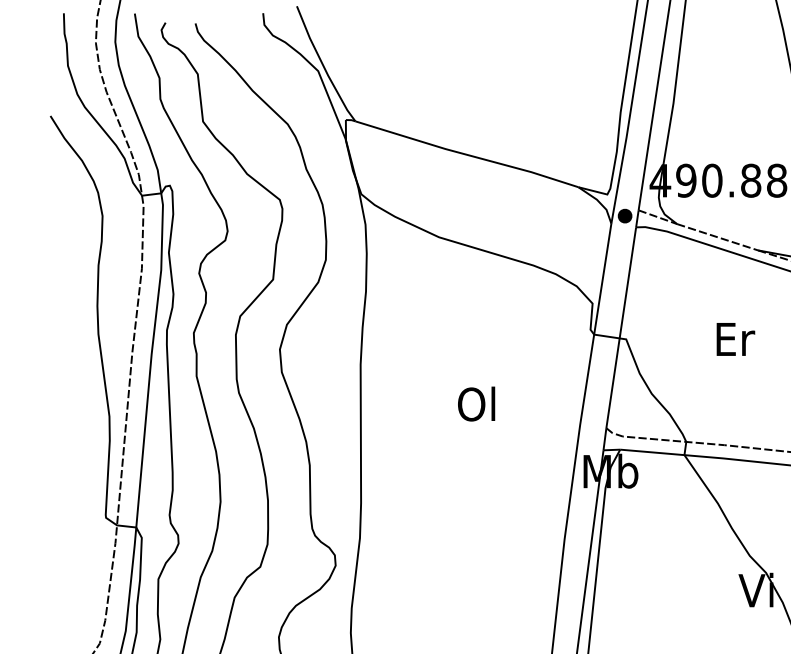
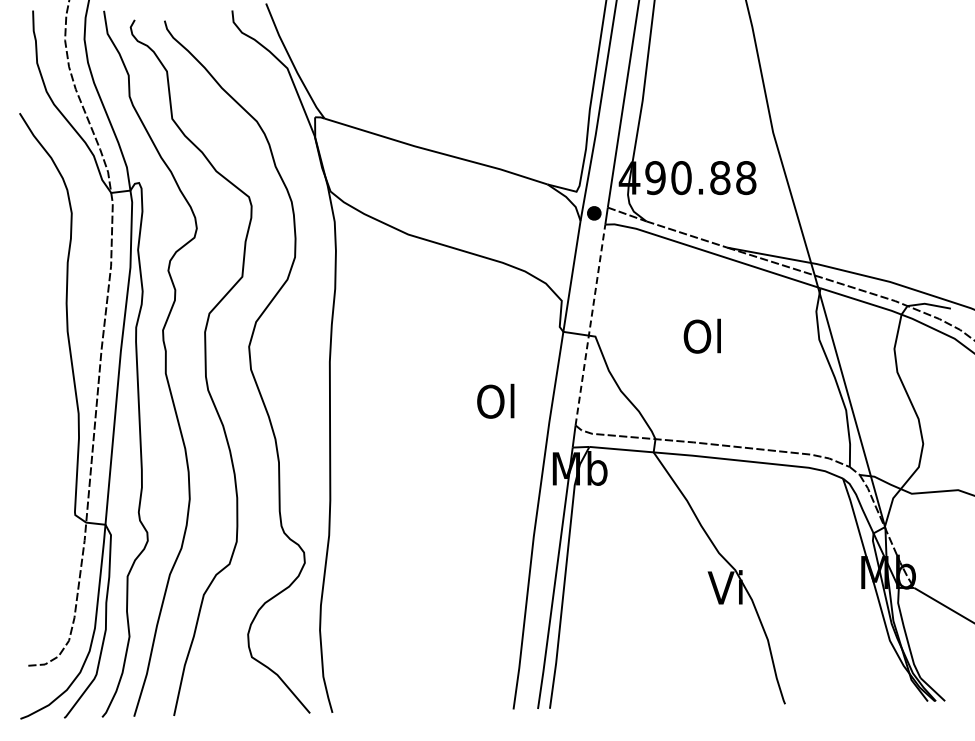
line: (621, 327) -> (590, 324), solid -> dashed
text: (734, 338) -> (703, 335), Er -> Ol
text: (476, 403) -> (495, 400), moved

